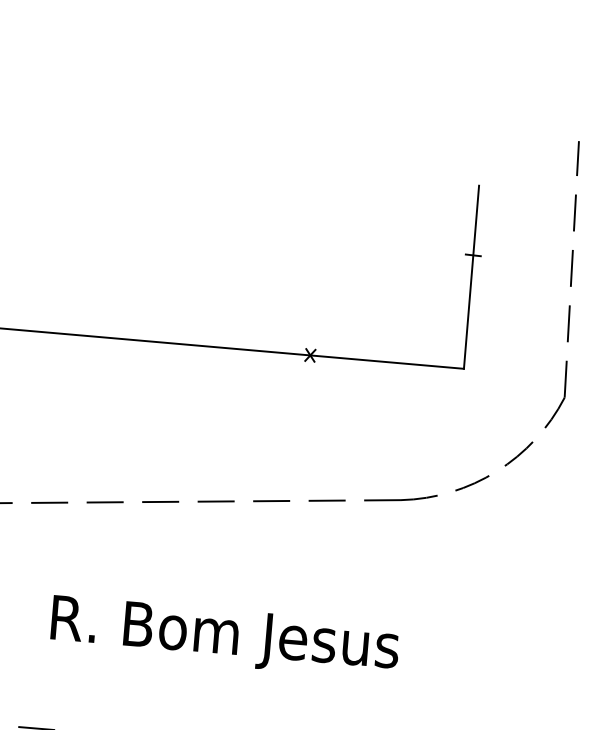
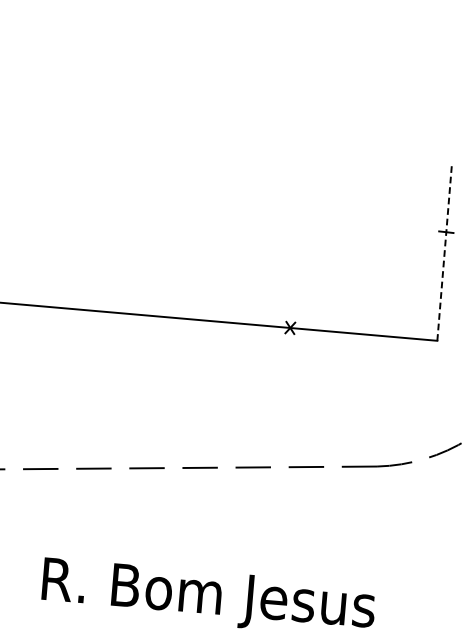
line: (471, 277) -> (444, 253), solid -> dashed

